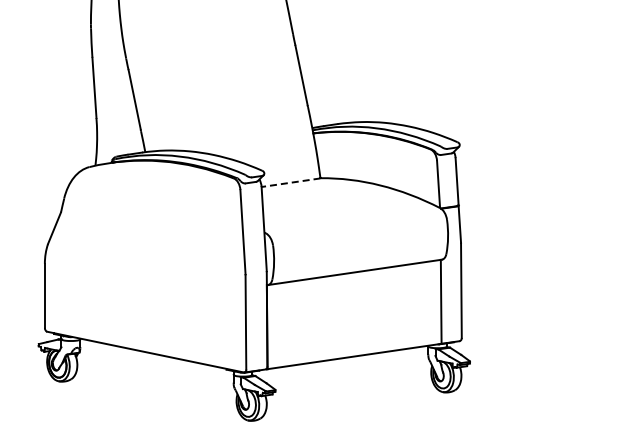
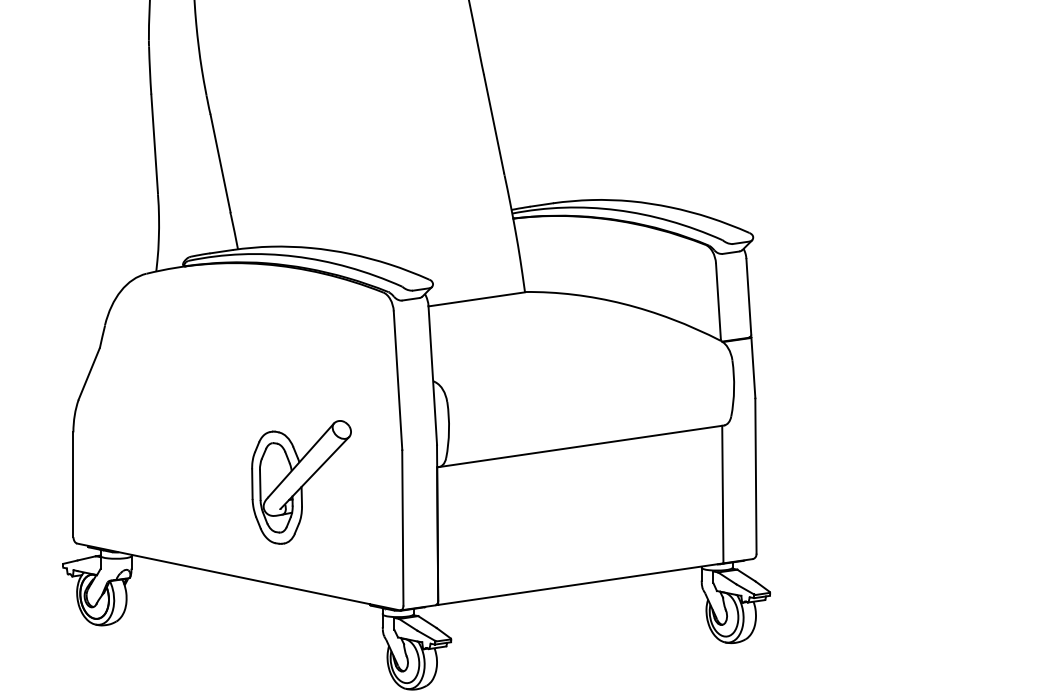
line: (291, 182) -> (477, 299), dashed -> solid
part: (184, 294) -> (302, 482), added

